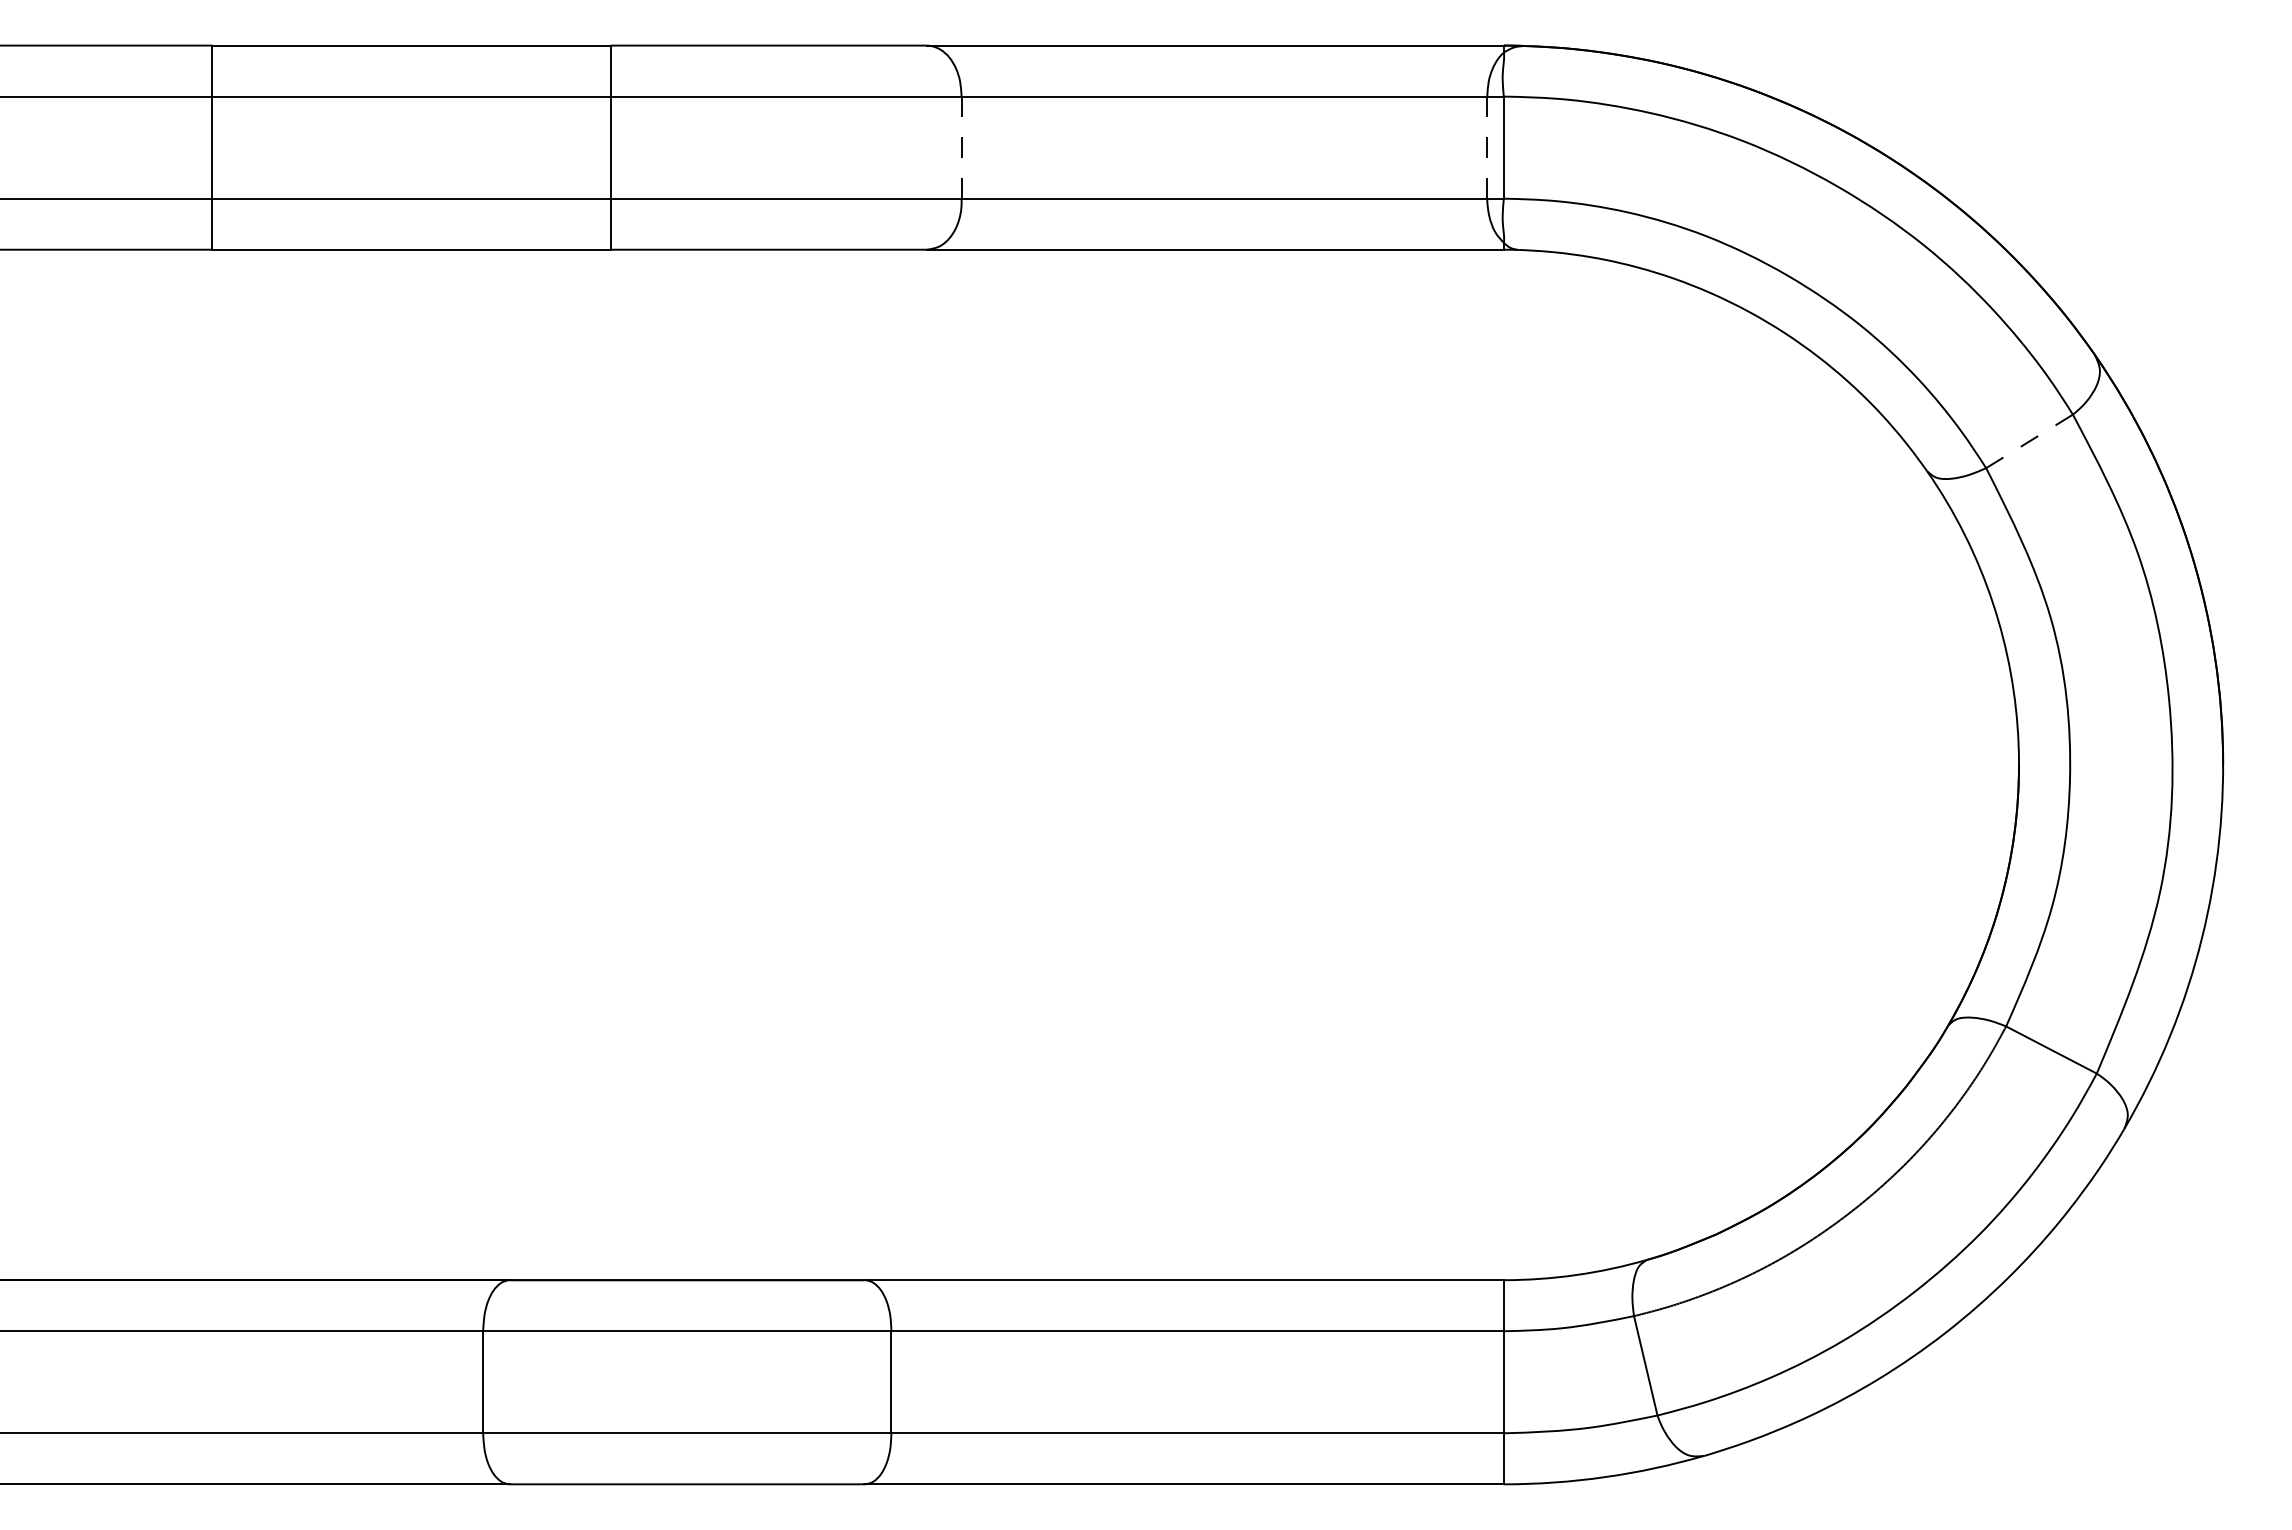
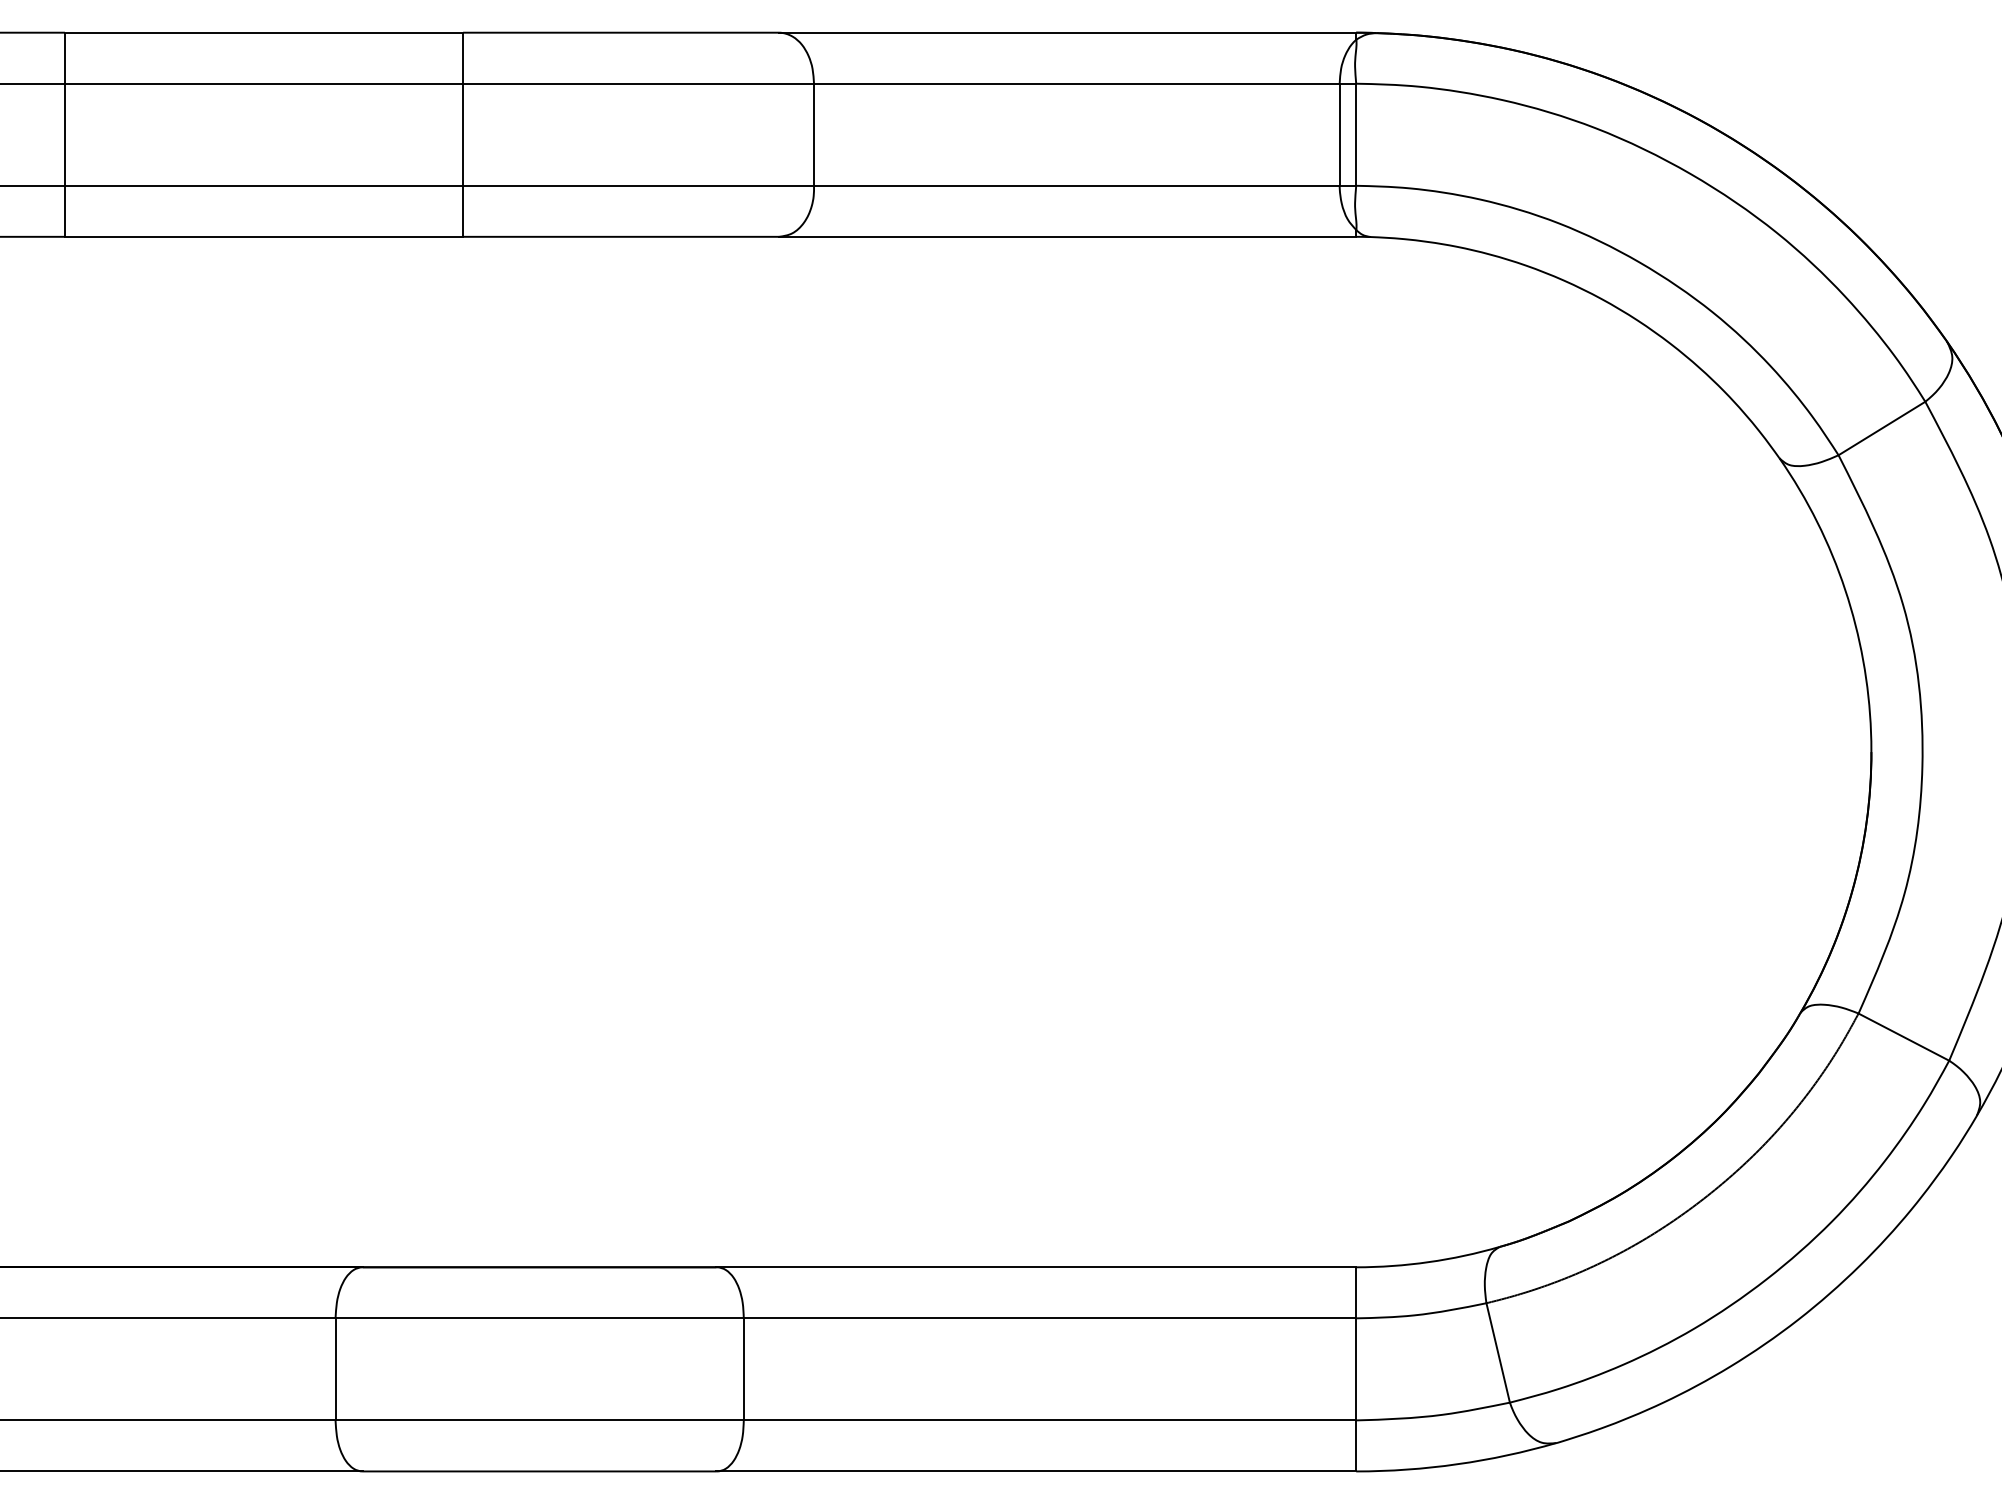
line: (961, 148) -> (813, 135), dashed -> solid
line: (1487, 148) -> (1339, 135), dashed -> solid
line: (2029, 441) -> (1881, 428), dashed -> solid

